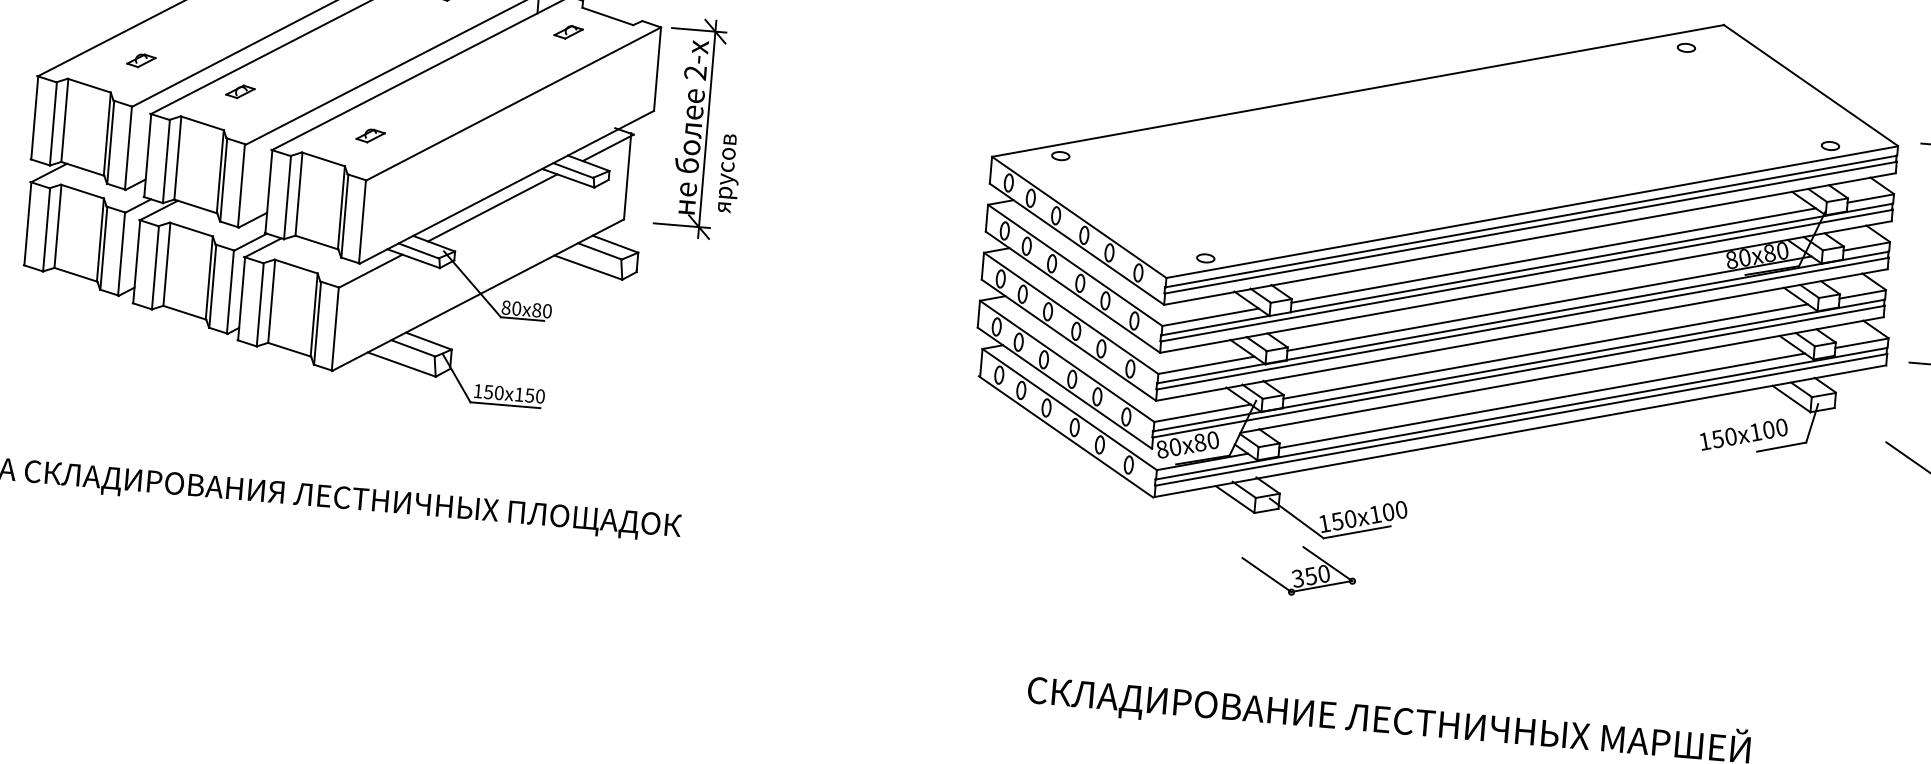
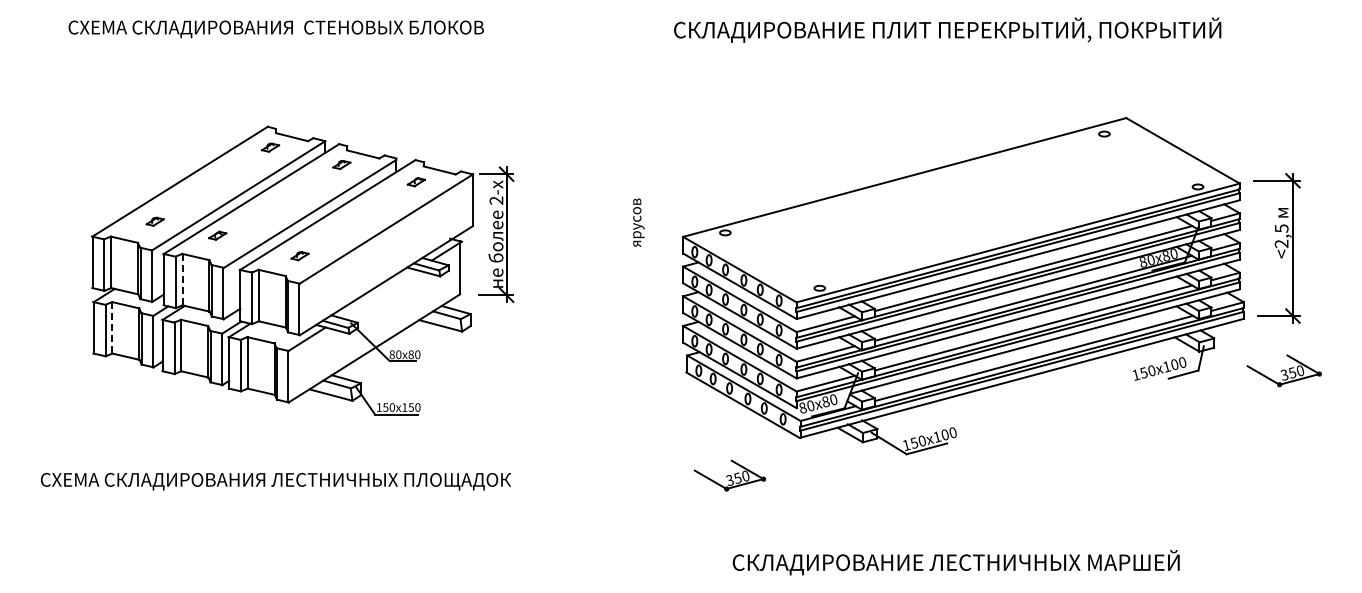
line: (177, 157) -> (182, 279), solid -> dashed
text: (729, 173) -> (638, 222), moved
line: (492, 208) -> (378, 294), removed
line: (58, 225) -> (112, 327), solid -> dashed
part: (1297, 570) -> (729, 475), moved

